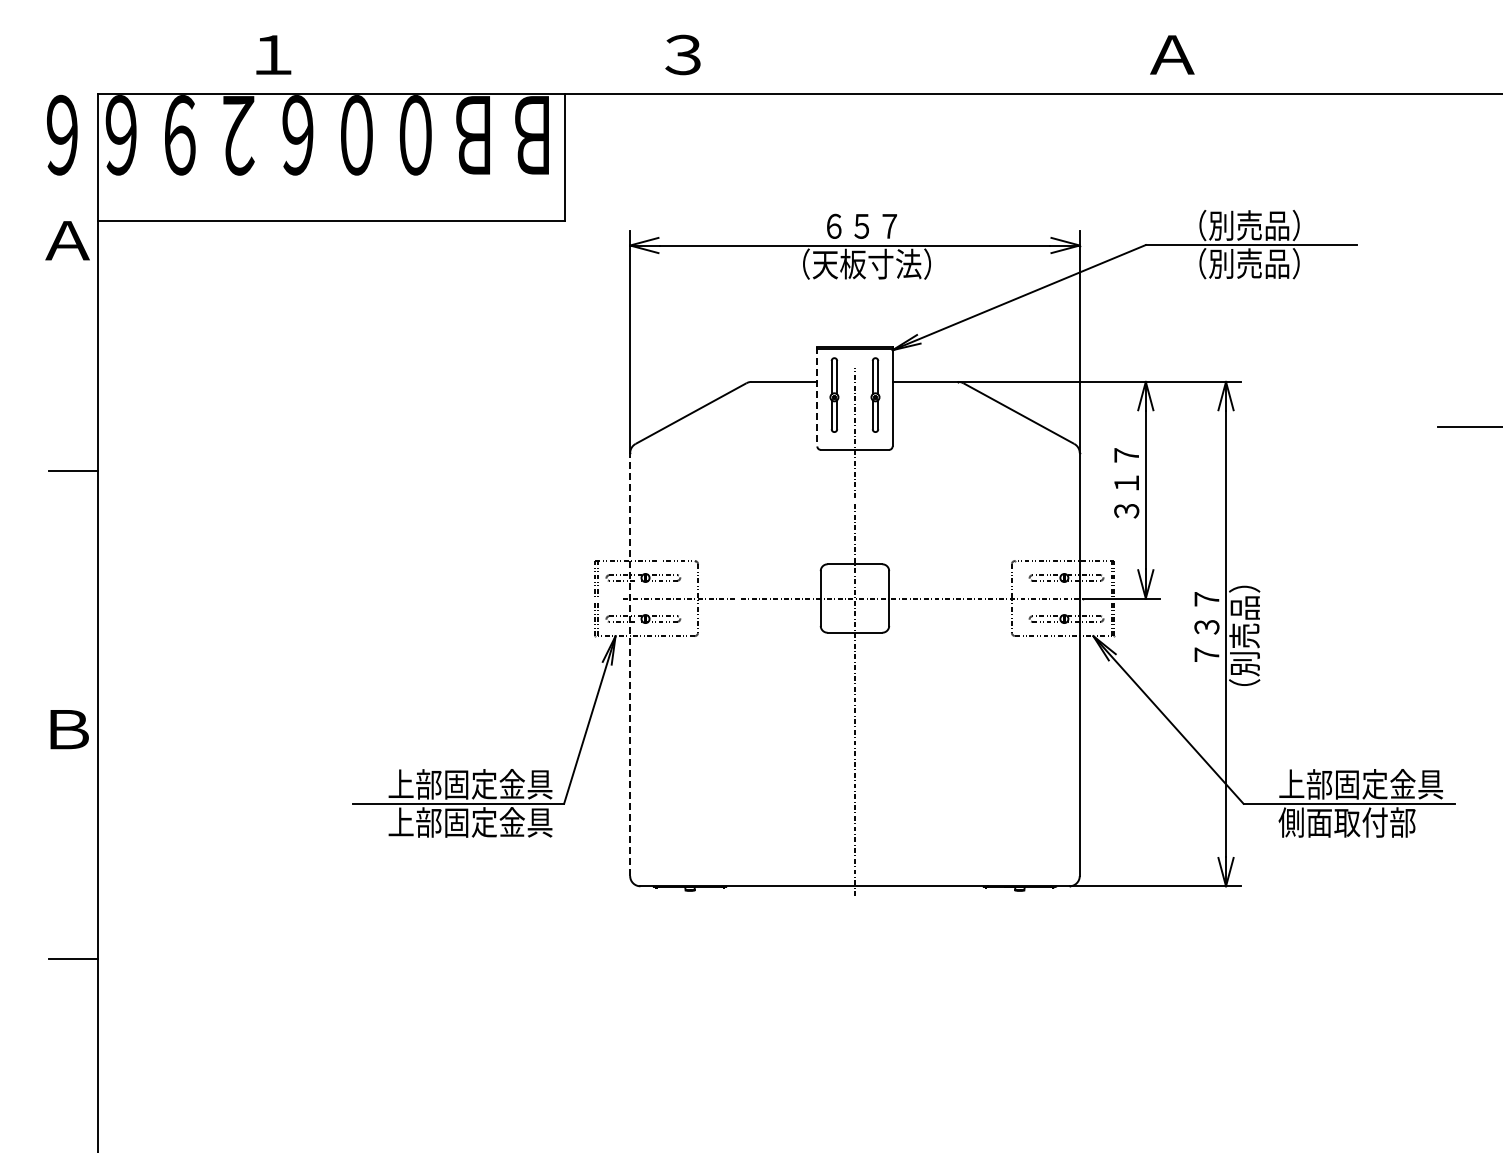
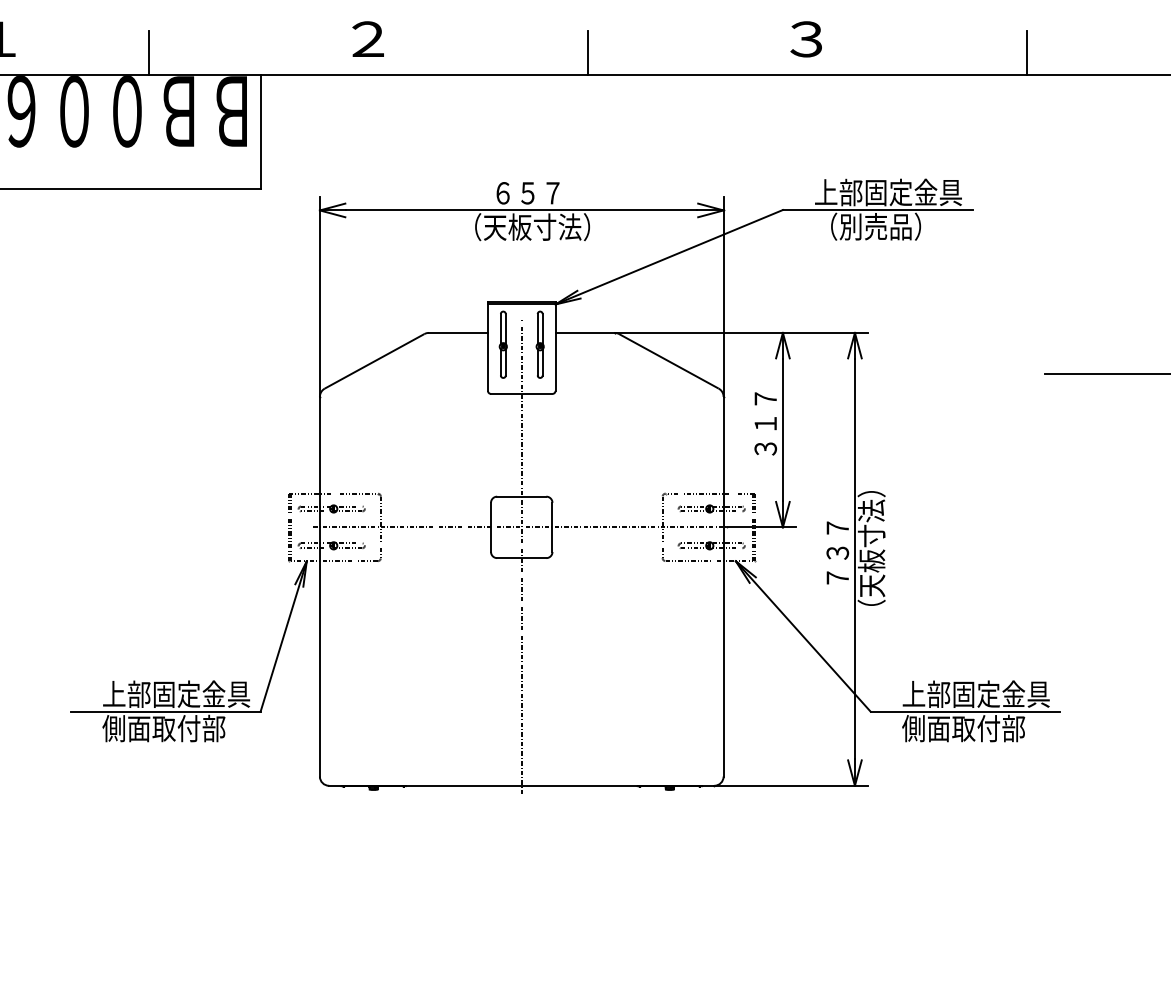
text: (1172, 54) -> (806, 38), Ａ -> ３
text: (683, 55) -> (367, 39), ３ -> ２
line: (440, 69) -> (149, 52), added
line: (929, 69) -> (588, 52), added
line: (1417, 69) -> (1026, 52), added
text: (1263, 225) -> (888, 192), （別売品） -> 上部固定金具
line: (817, 396) -> (488, 346), dashed -> solid
text: (1244, 617) -> (871, 544), （別売品） -> （天板寸法）
line: (630, 664) -> (320, 586), dashed -> solid
text: (470, 822) -> (176, 728), 上部固定金具 -> 側面取付部

